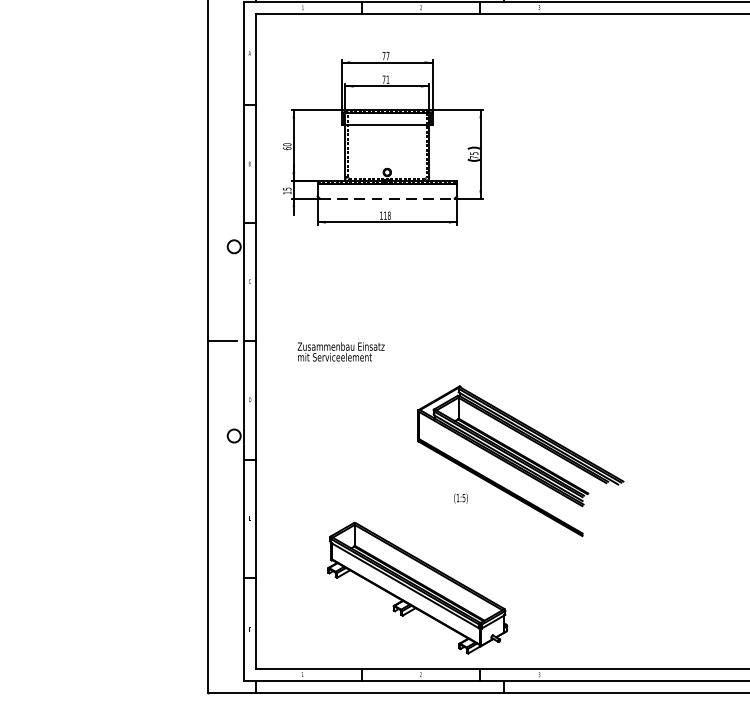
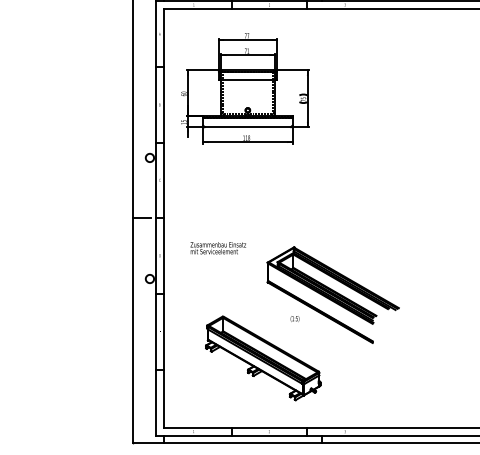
line: (388, 199) -> (248, 127), dashed -> solid
text: (339, 352) -> (217, 248), moved
part: (417, 588) -> (263, 358), moved

